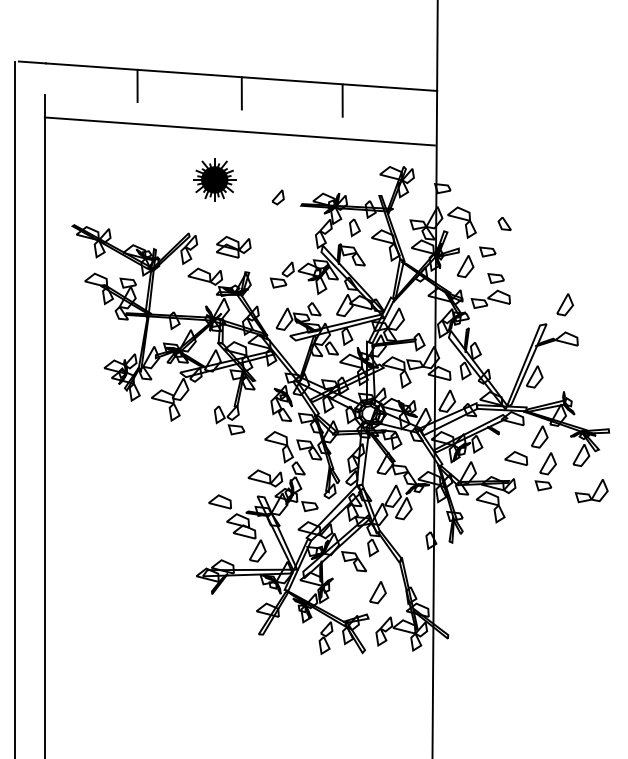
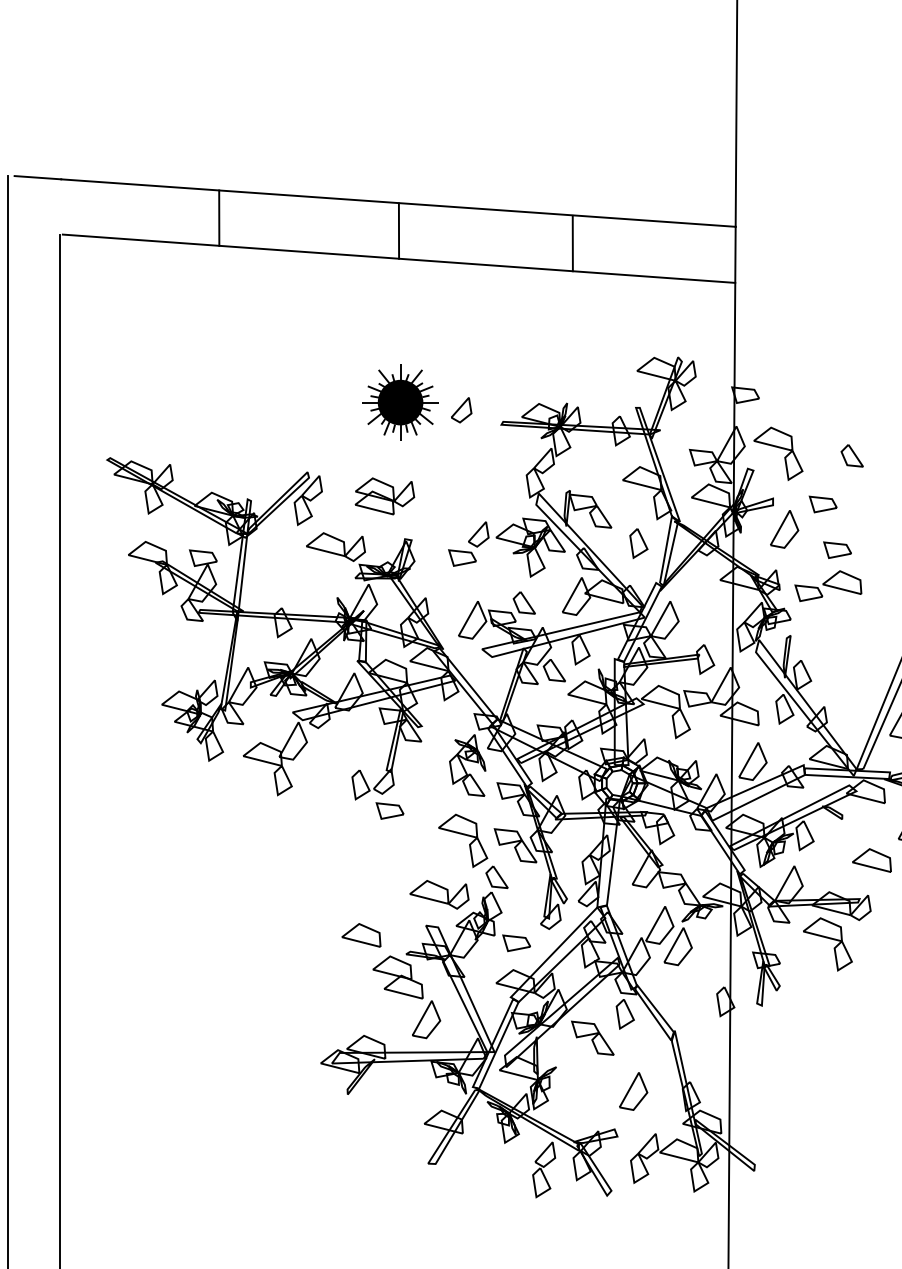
line: (239, 131) -> (398, 258), moved
part: (214, 179) -> (400, 401), moved
part: (354, 227) -> (638, 543), moved

